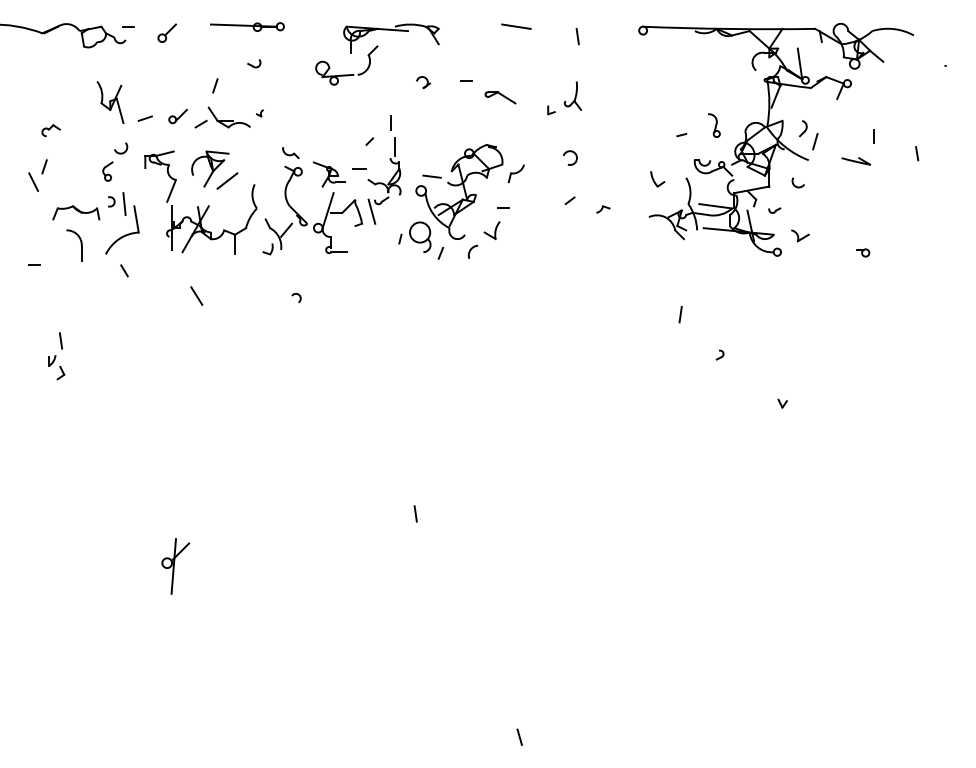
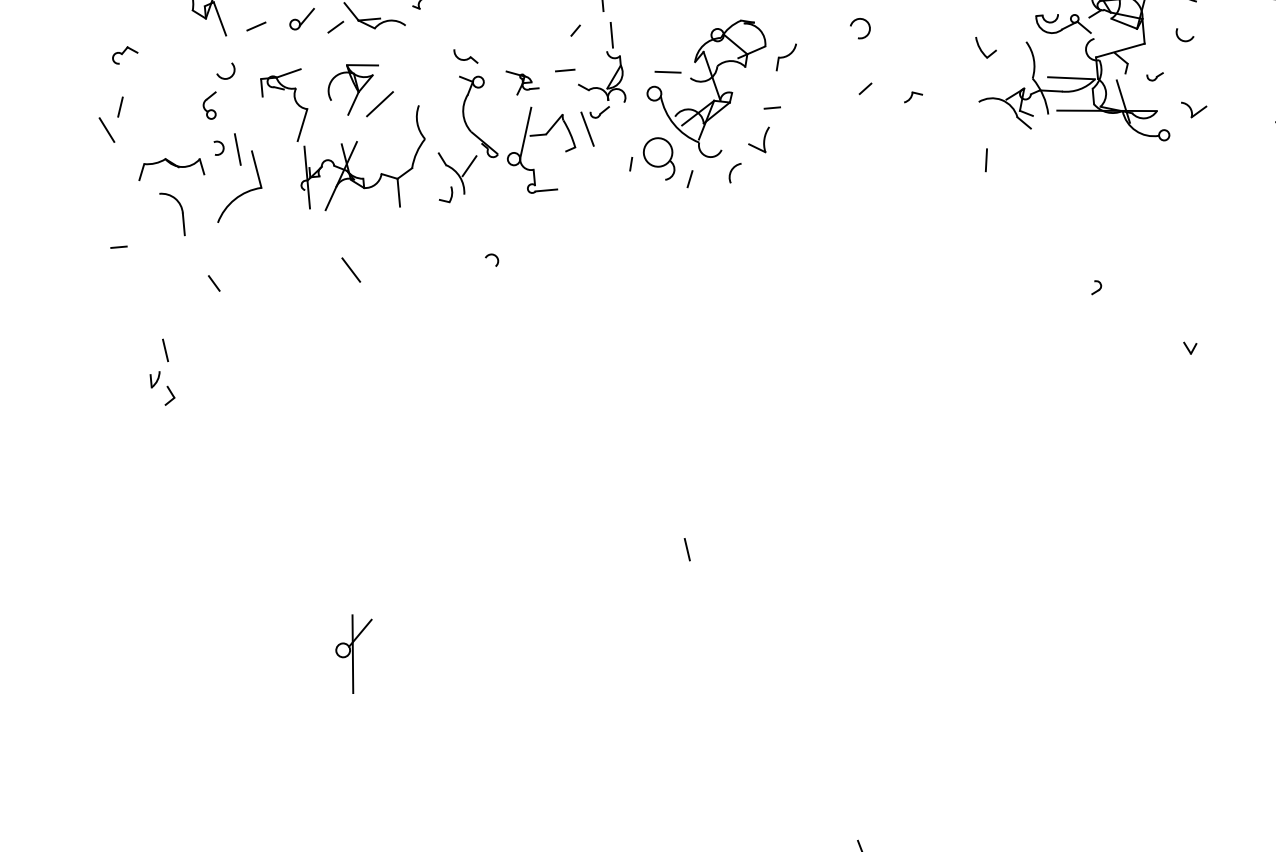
part: (329, 174) -> (523, 82), size x0.7
line: (124, 270) -> (214, 282), moved
line: (680, 314) -> (986, 160), moved

